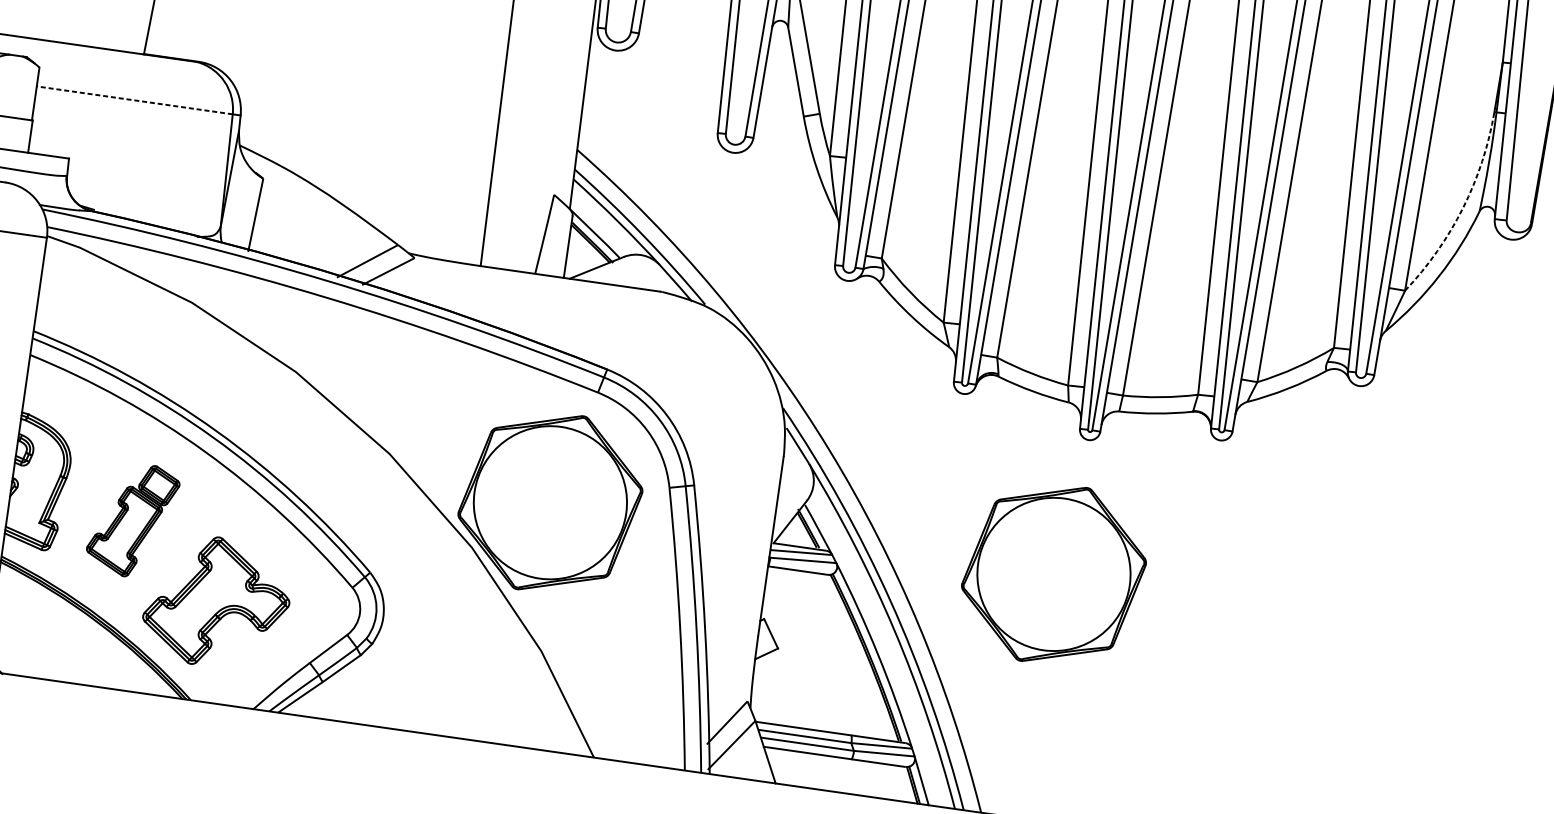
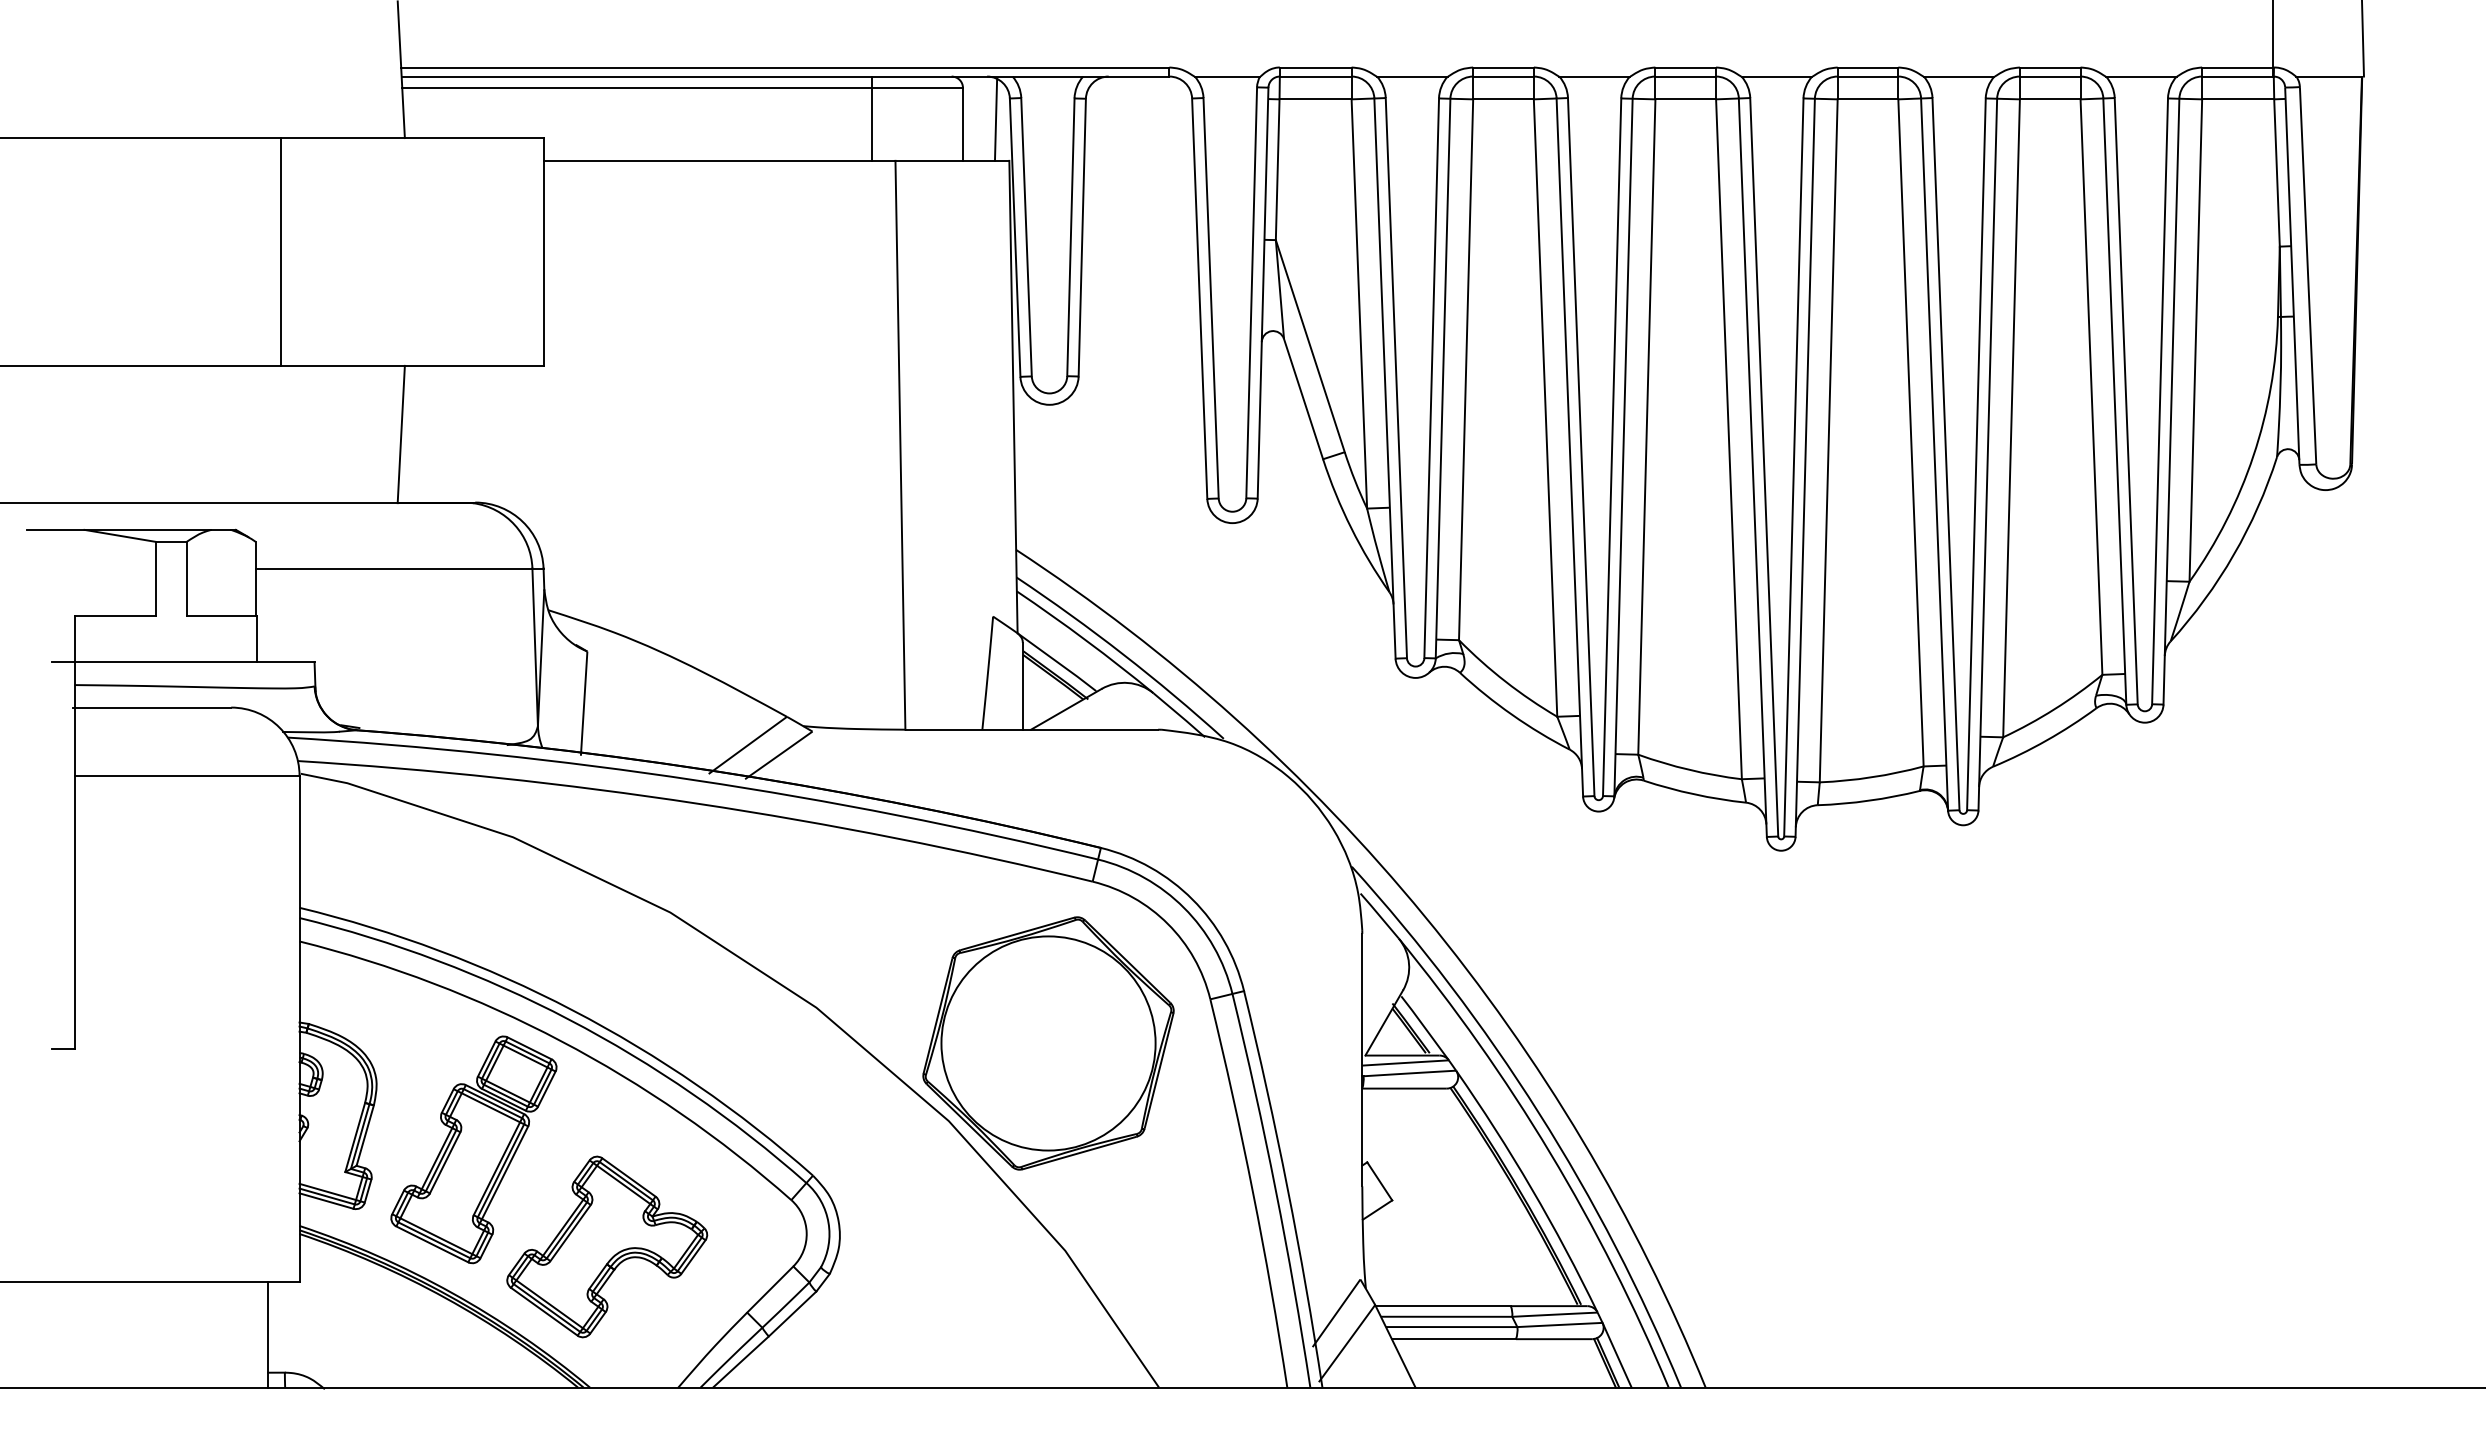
line: (134, 100) -> (393, 568), dashed -> solid
arc: (1463, 207) -> (2253, 455), dashed -> solid
part: (132, 519) -> (473, 1149), size x1.43
part: (1053, 574) -> (1759, 1043), removed

